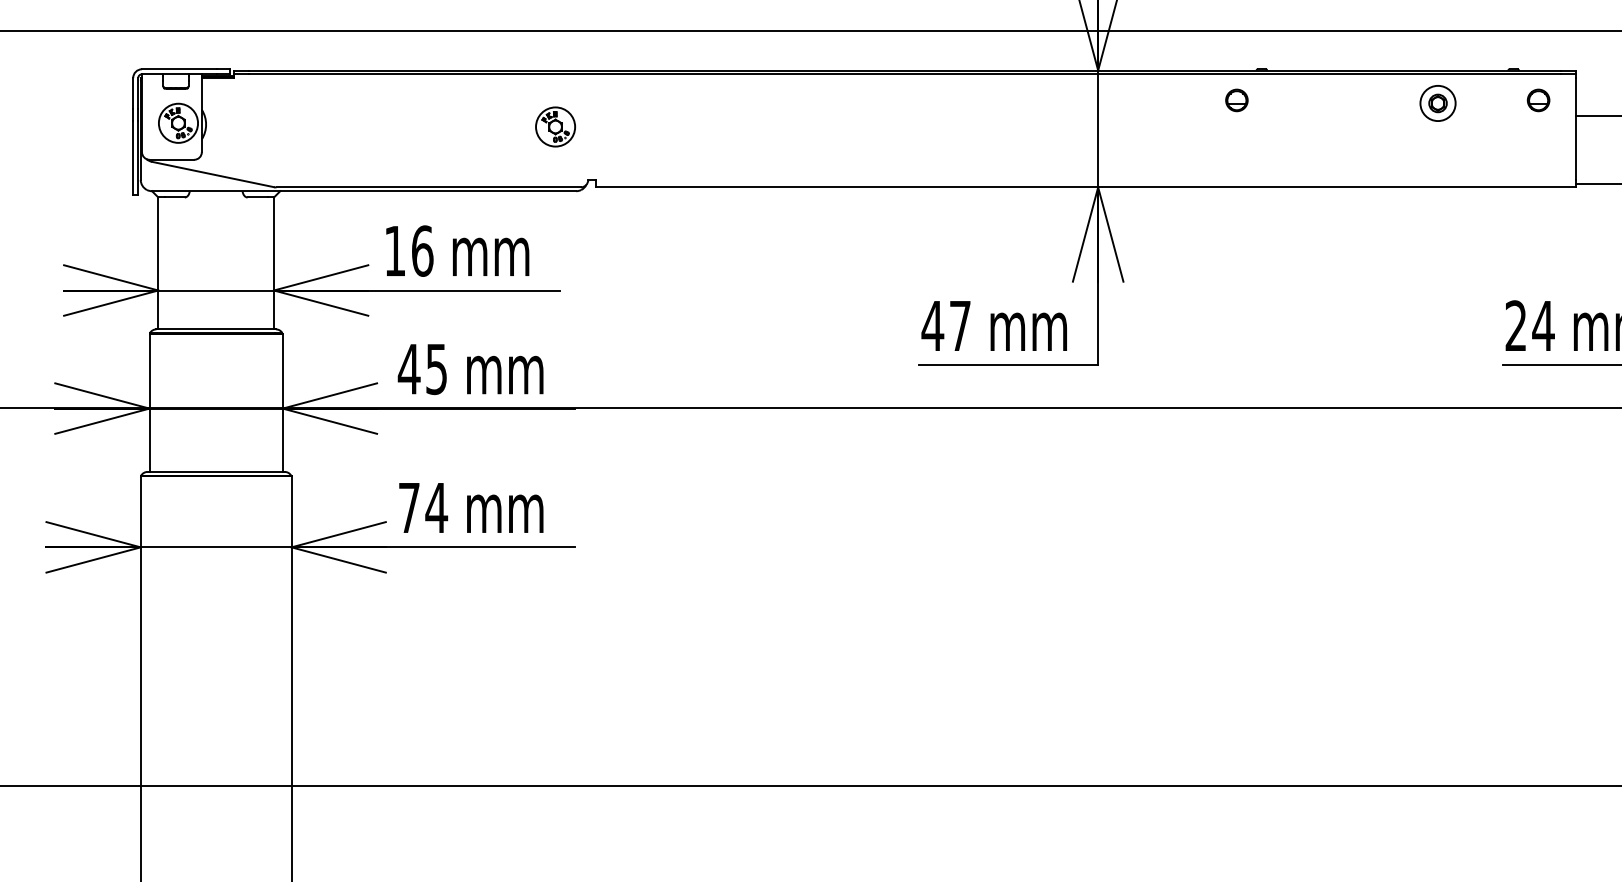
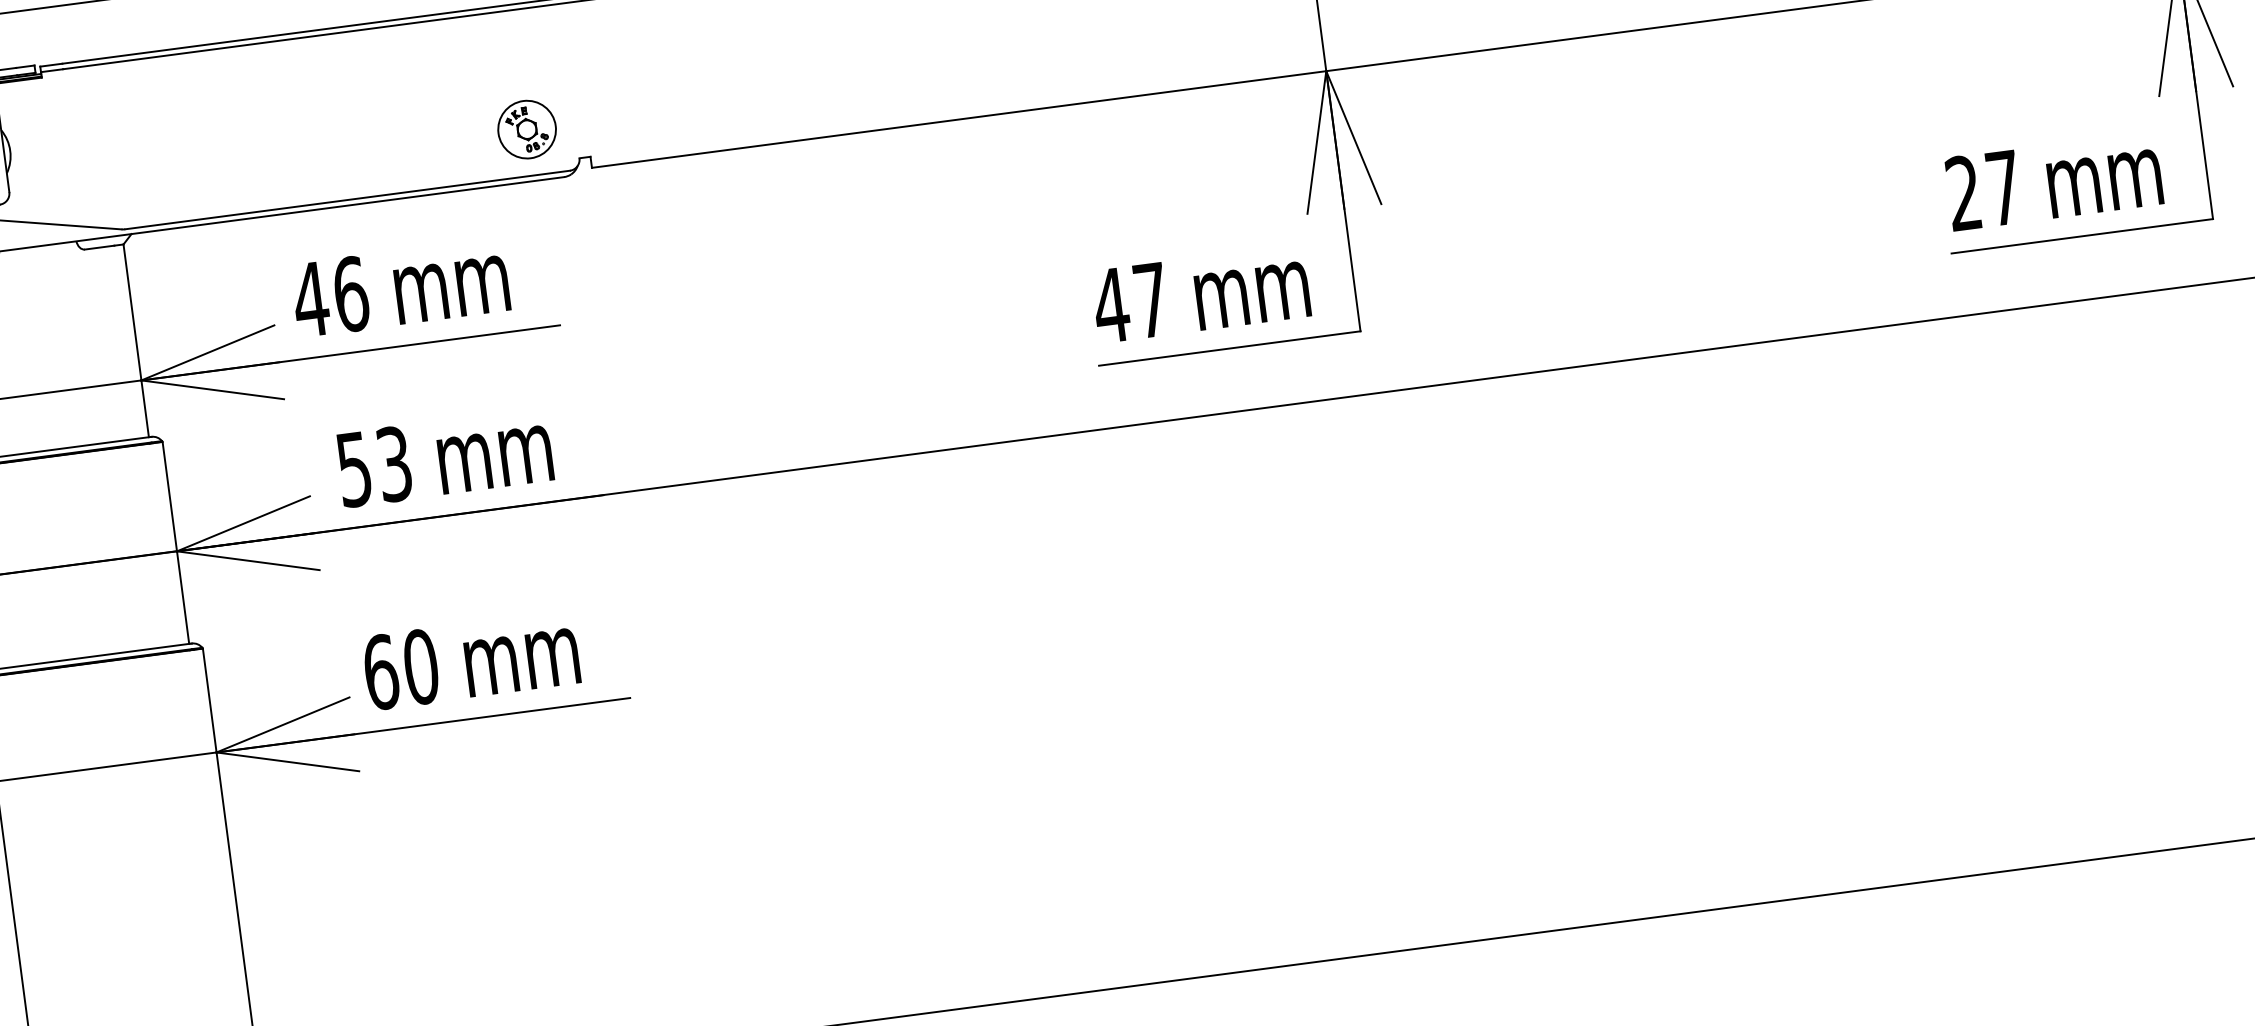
part: (555, 126) -> (526, 128), moved
text: (394, 250) -> (309, 298), 16 -> 46
text: (1543, 325) -> (2003, 187), 24 -> 27
text: (421, 369) -> (372, 467), 45 -> 53
text: (423, 507) -> (401, 668), 74 -> 60

